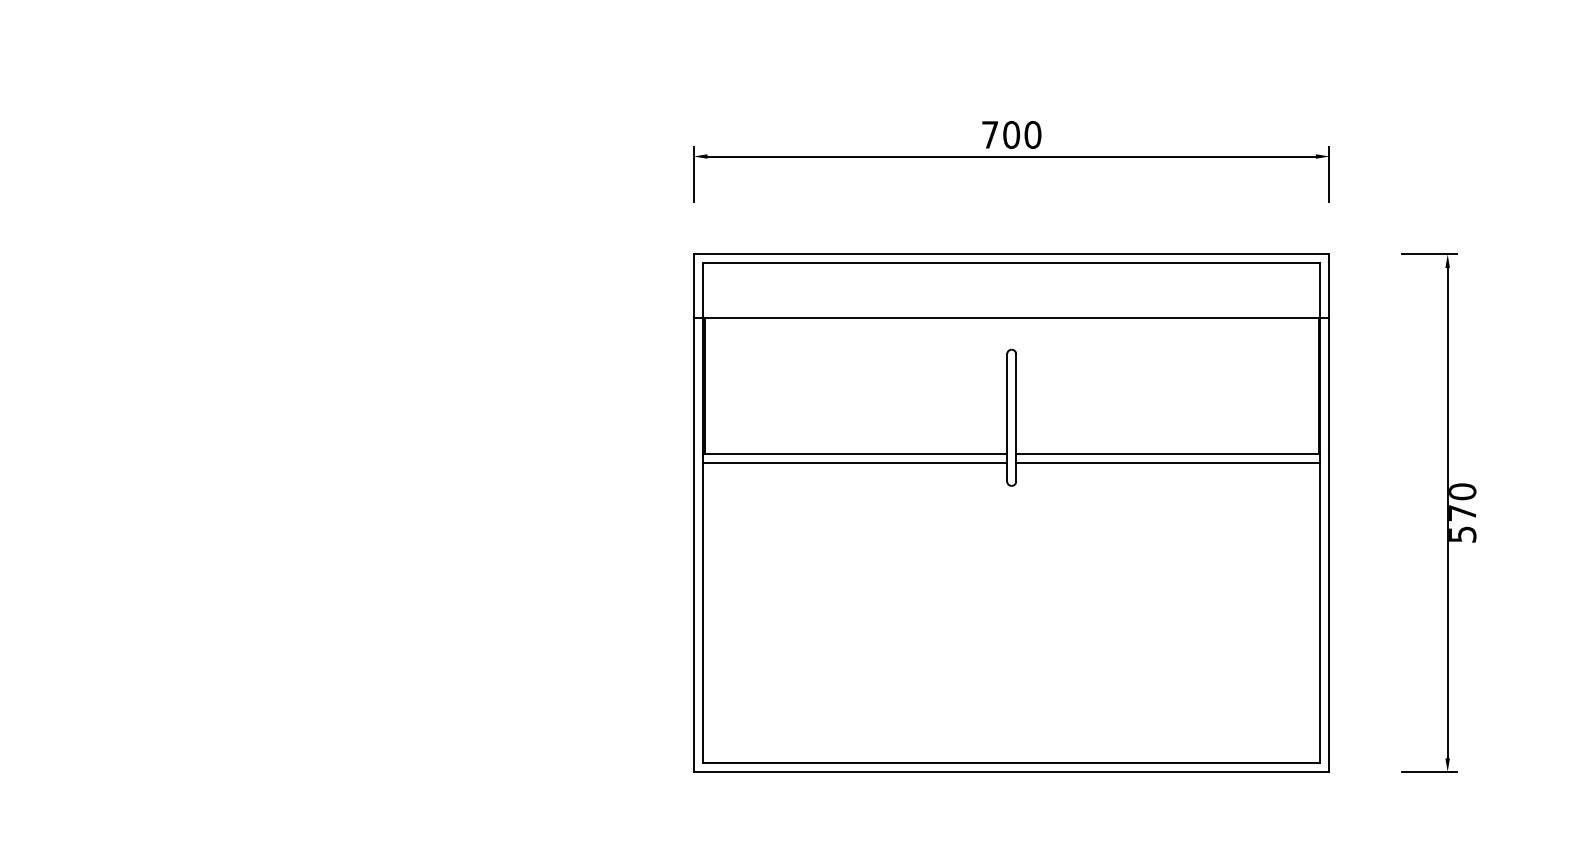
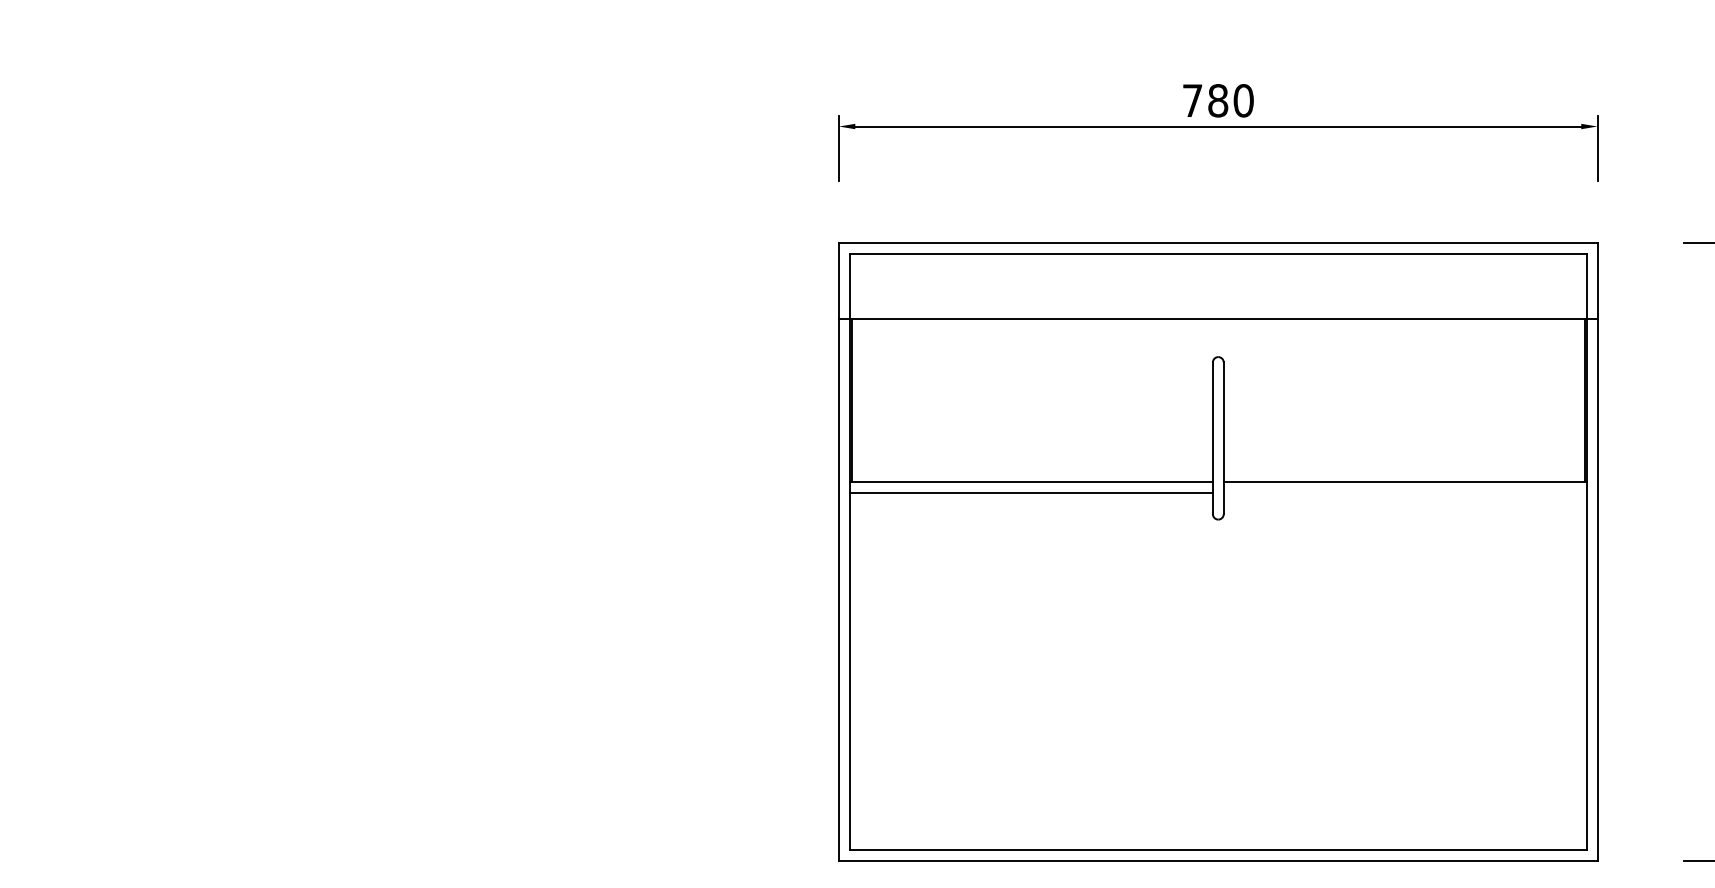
text: (1011, 134) -> (1218, 100), 700 -> 780
line: (1168, 463) -> (1405, 492), removed

